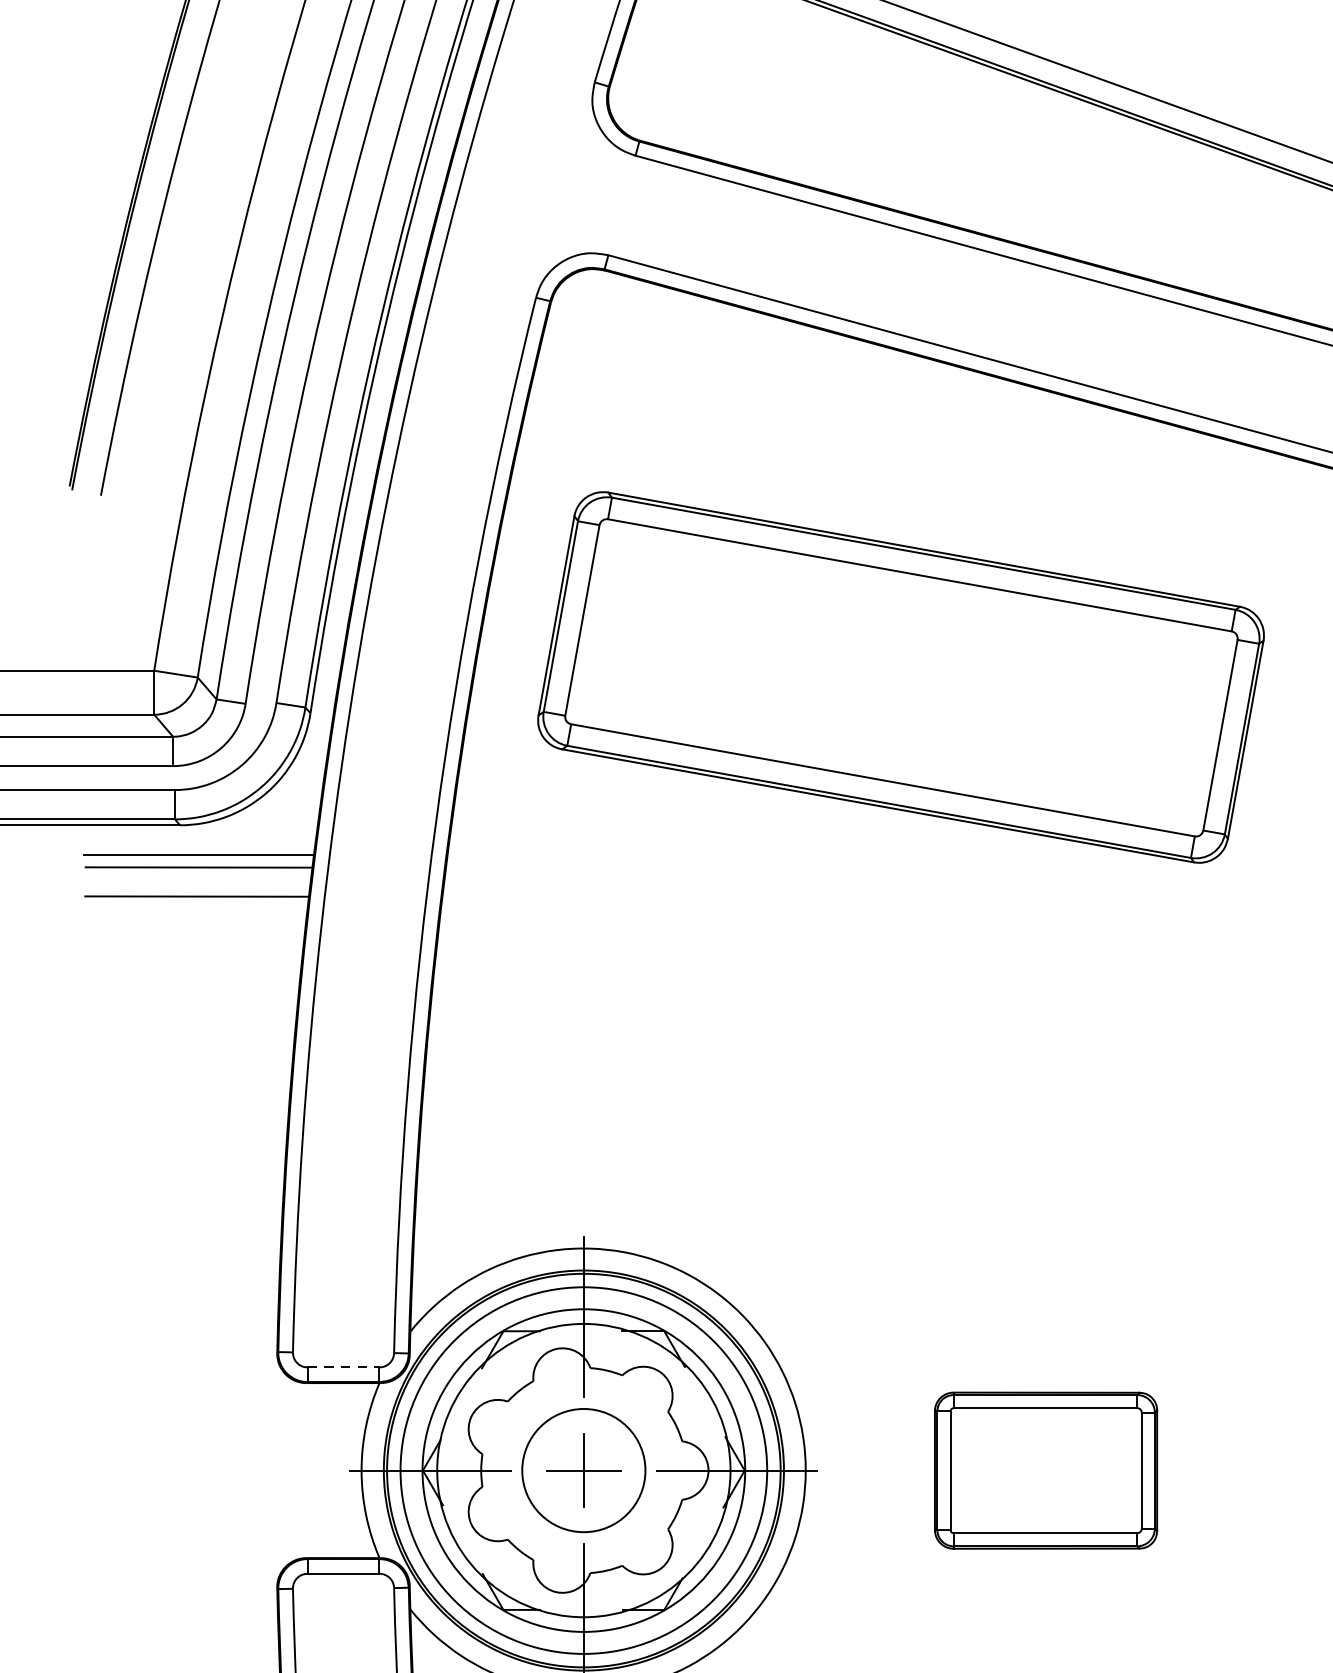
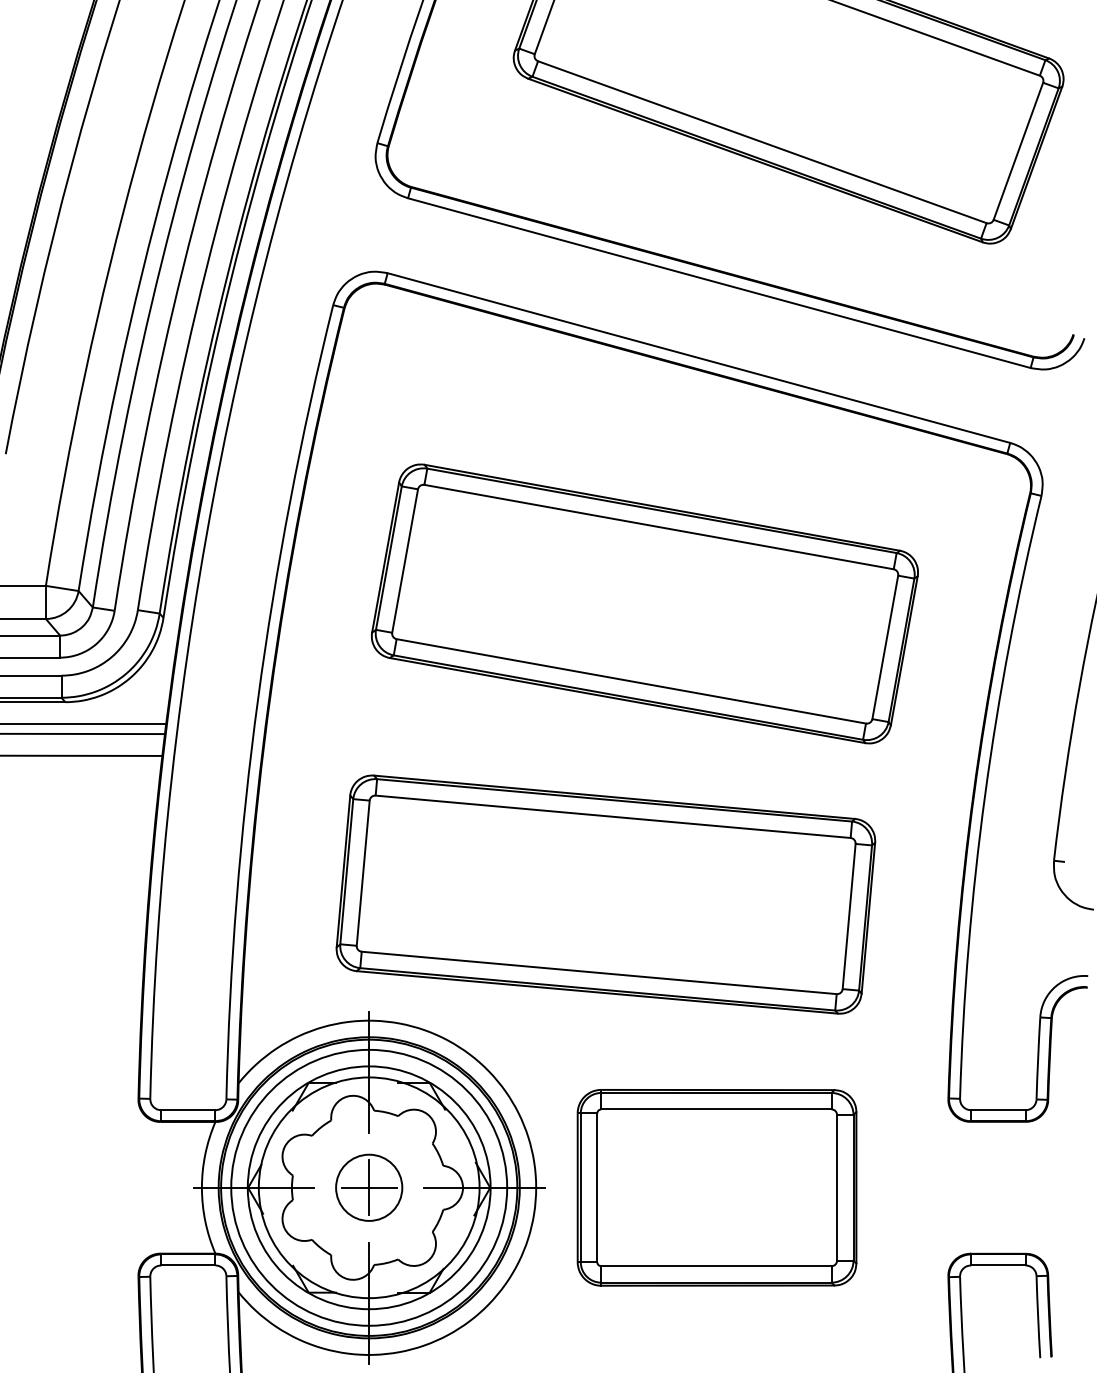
part: (900, 676) -> (644, 603), moved
part: (897, 1080) -> (605, 894), added
line: (343, 1367) -> (188, 1110), dashed -> solid
circle: (584, 1470) -> (369, 1187), size x0.71
part: (1045, 1470) -> (716, 1187), size x1.67

